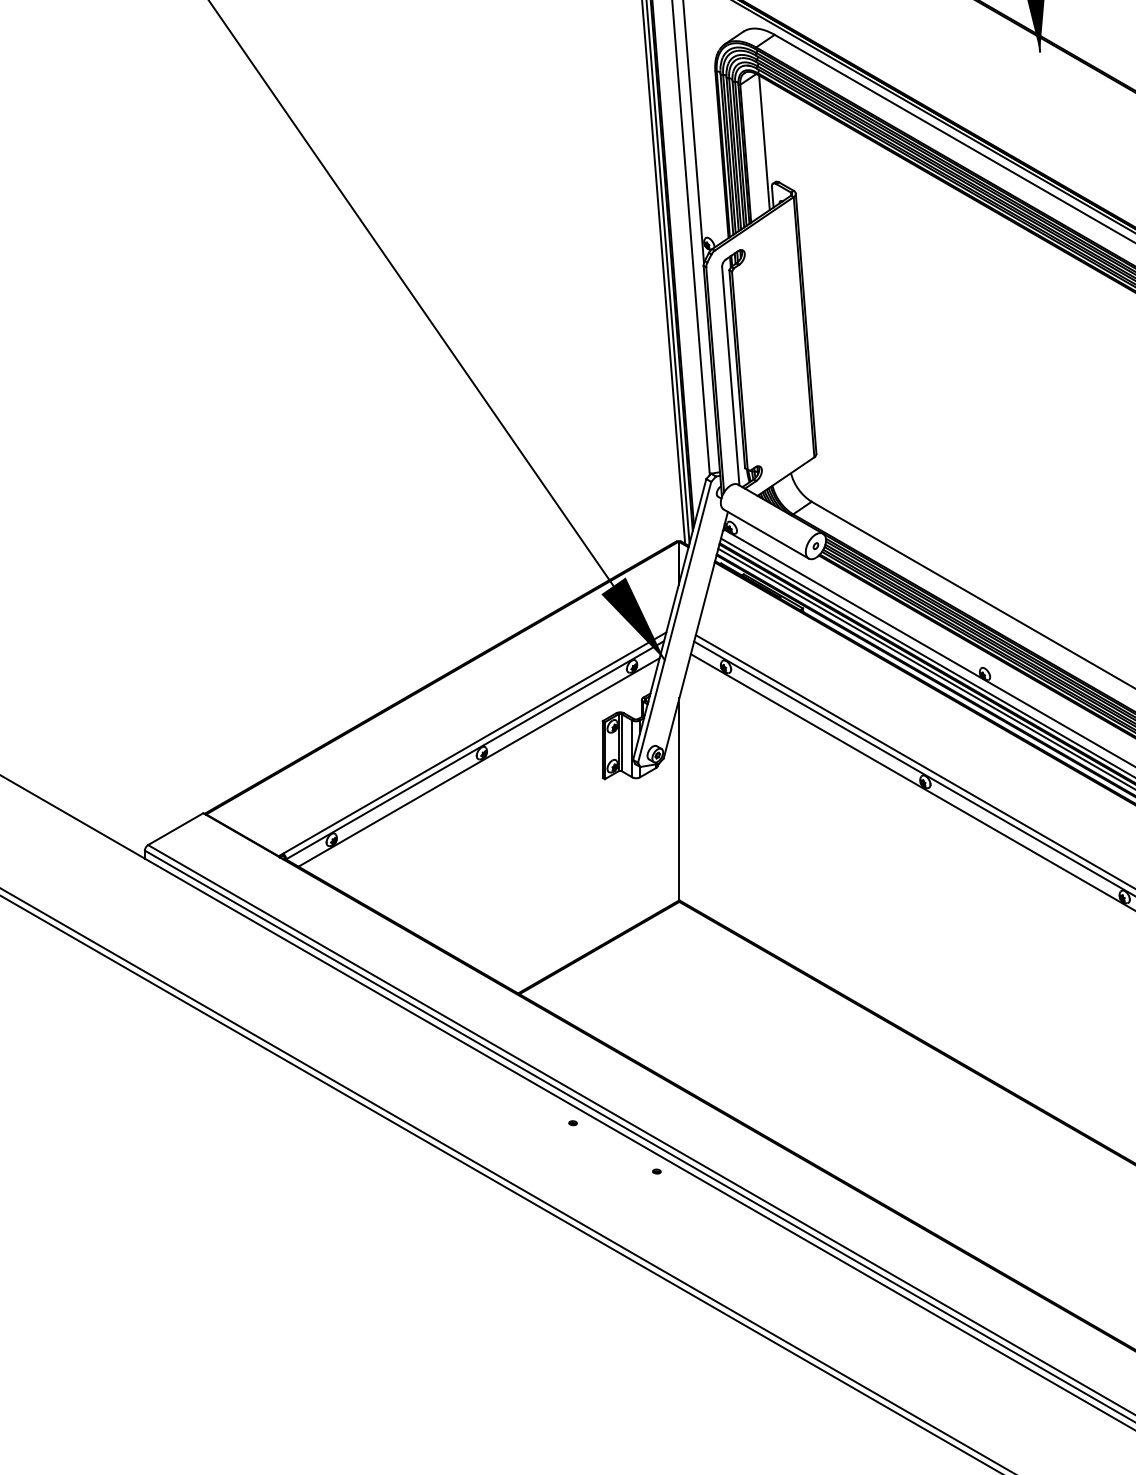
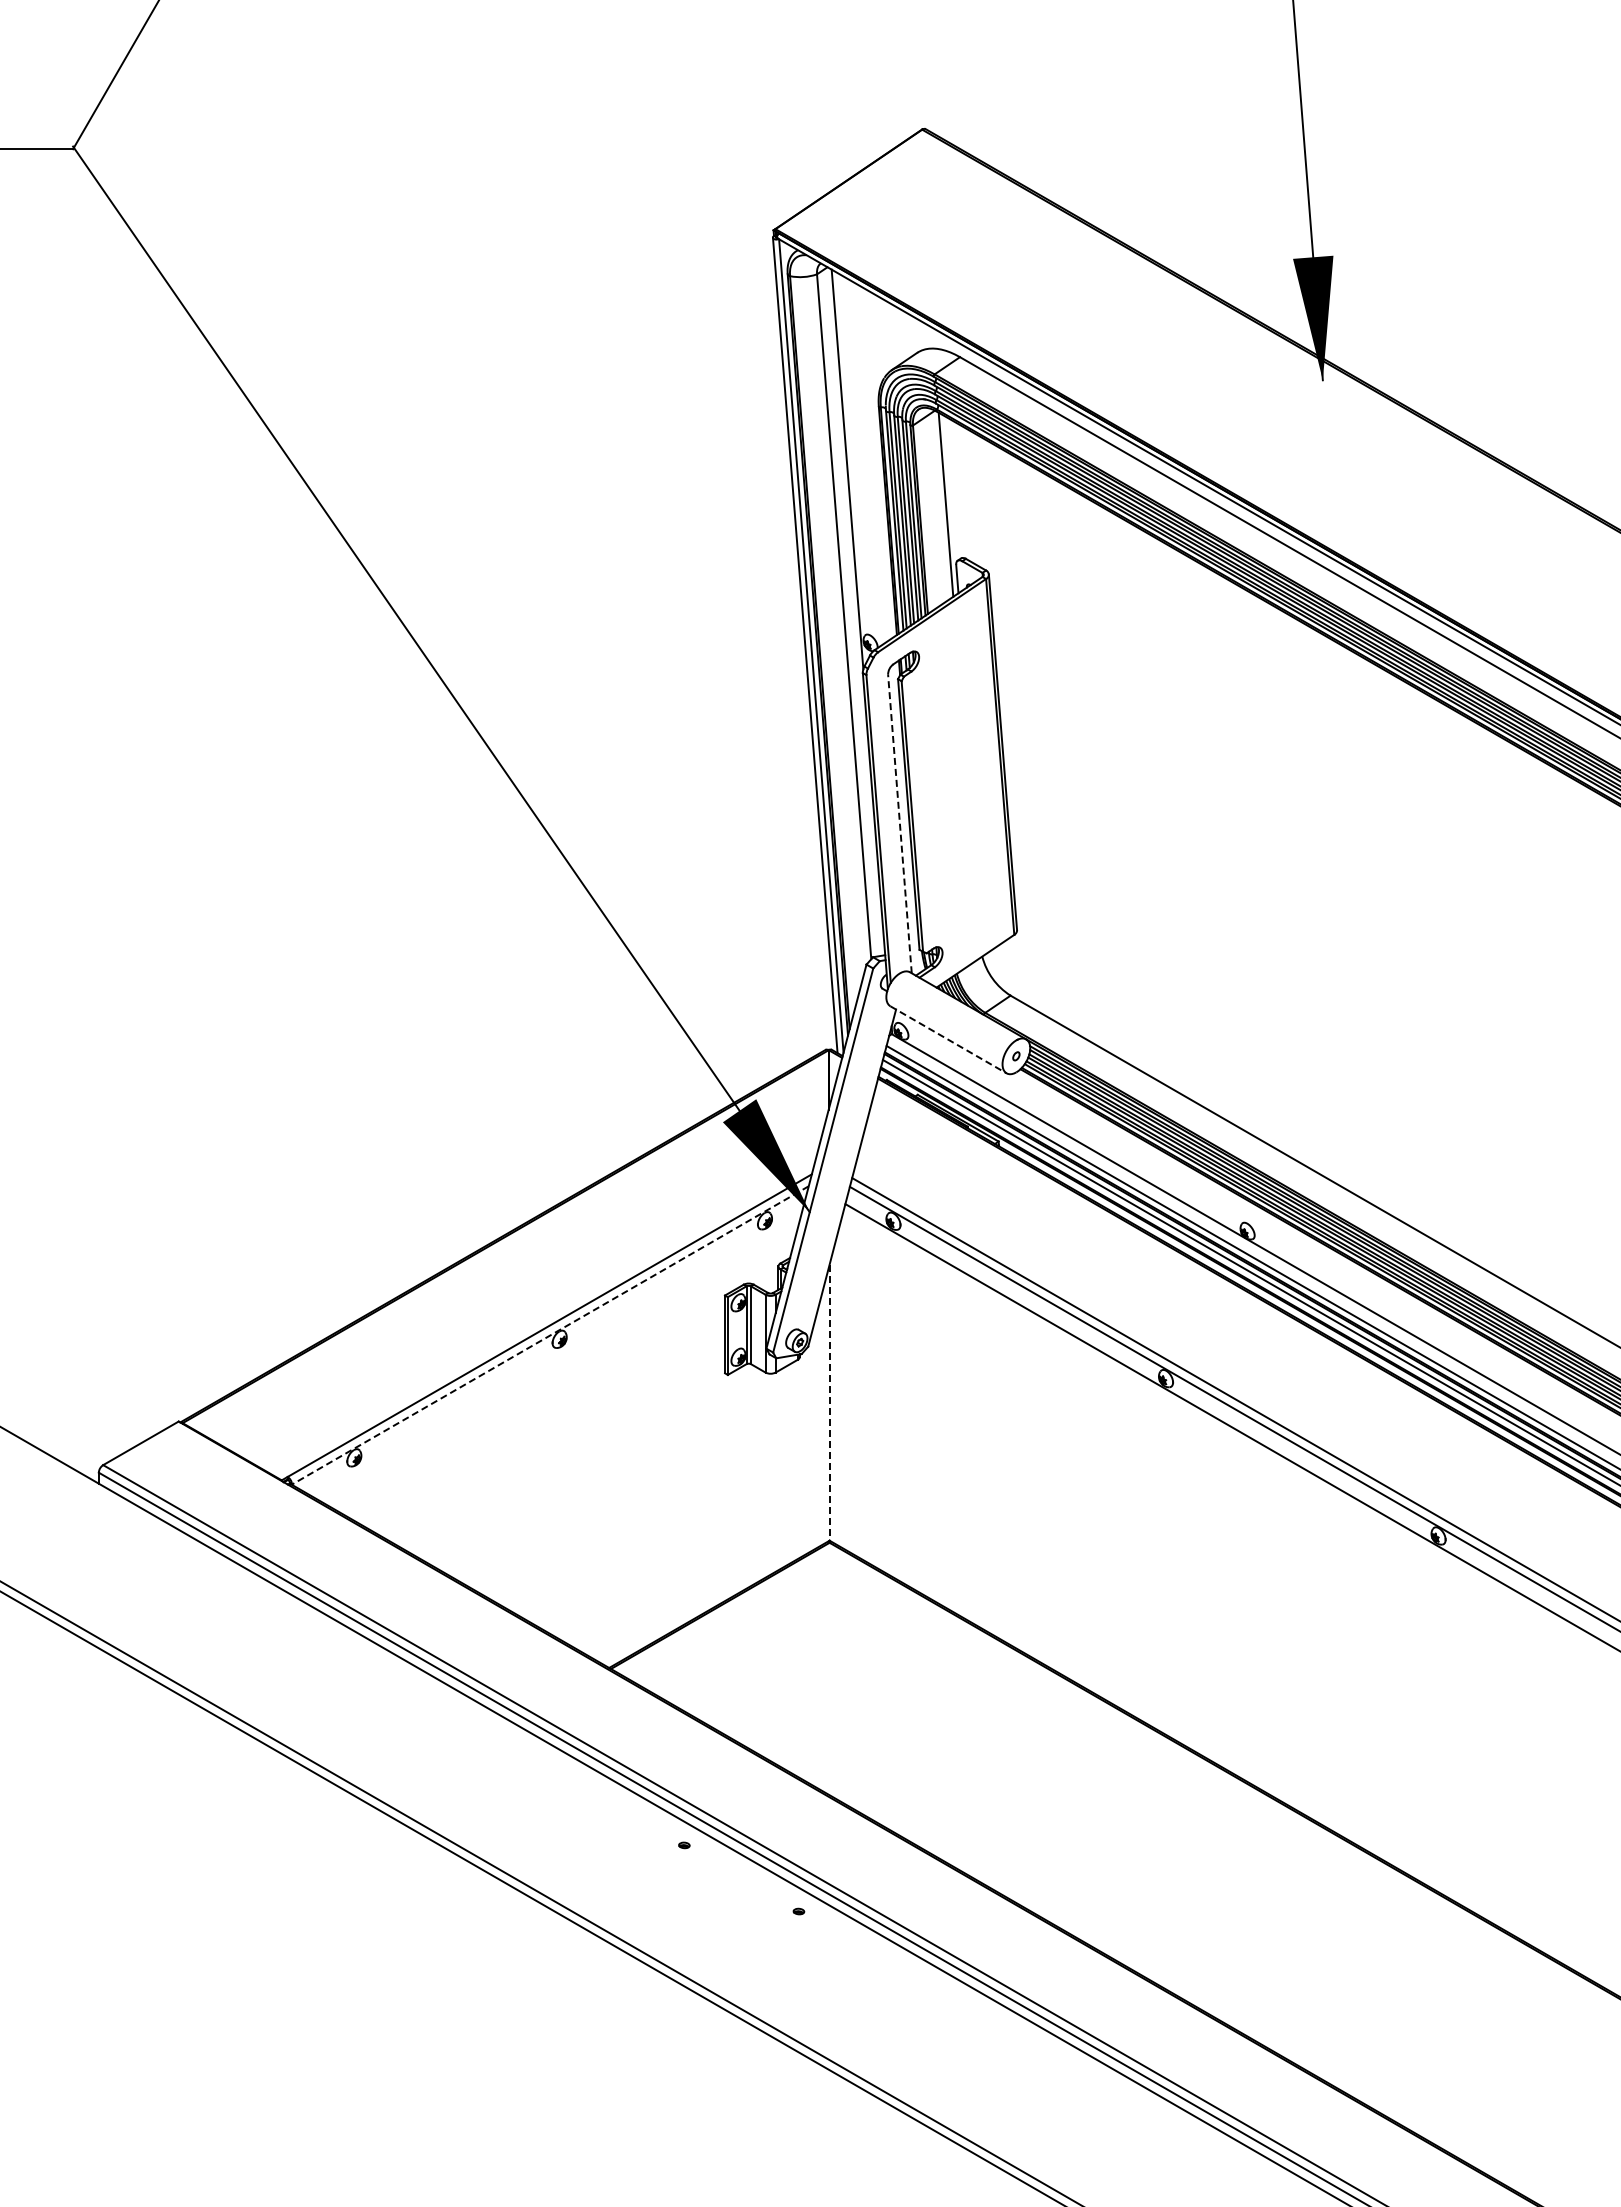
line: (730, 376) -> (899, 824), solid -> dashed
line: (766, 534) -> (948, 1040), solid -> dashed
line: (474, 750) -> (549, 1335), solid -> dashed
line: (478, 762) -> (555, 1351), removed
line: (679, 800) -> (829, 1403), solid -> dashed

